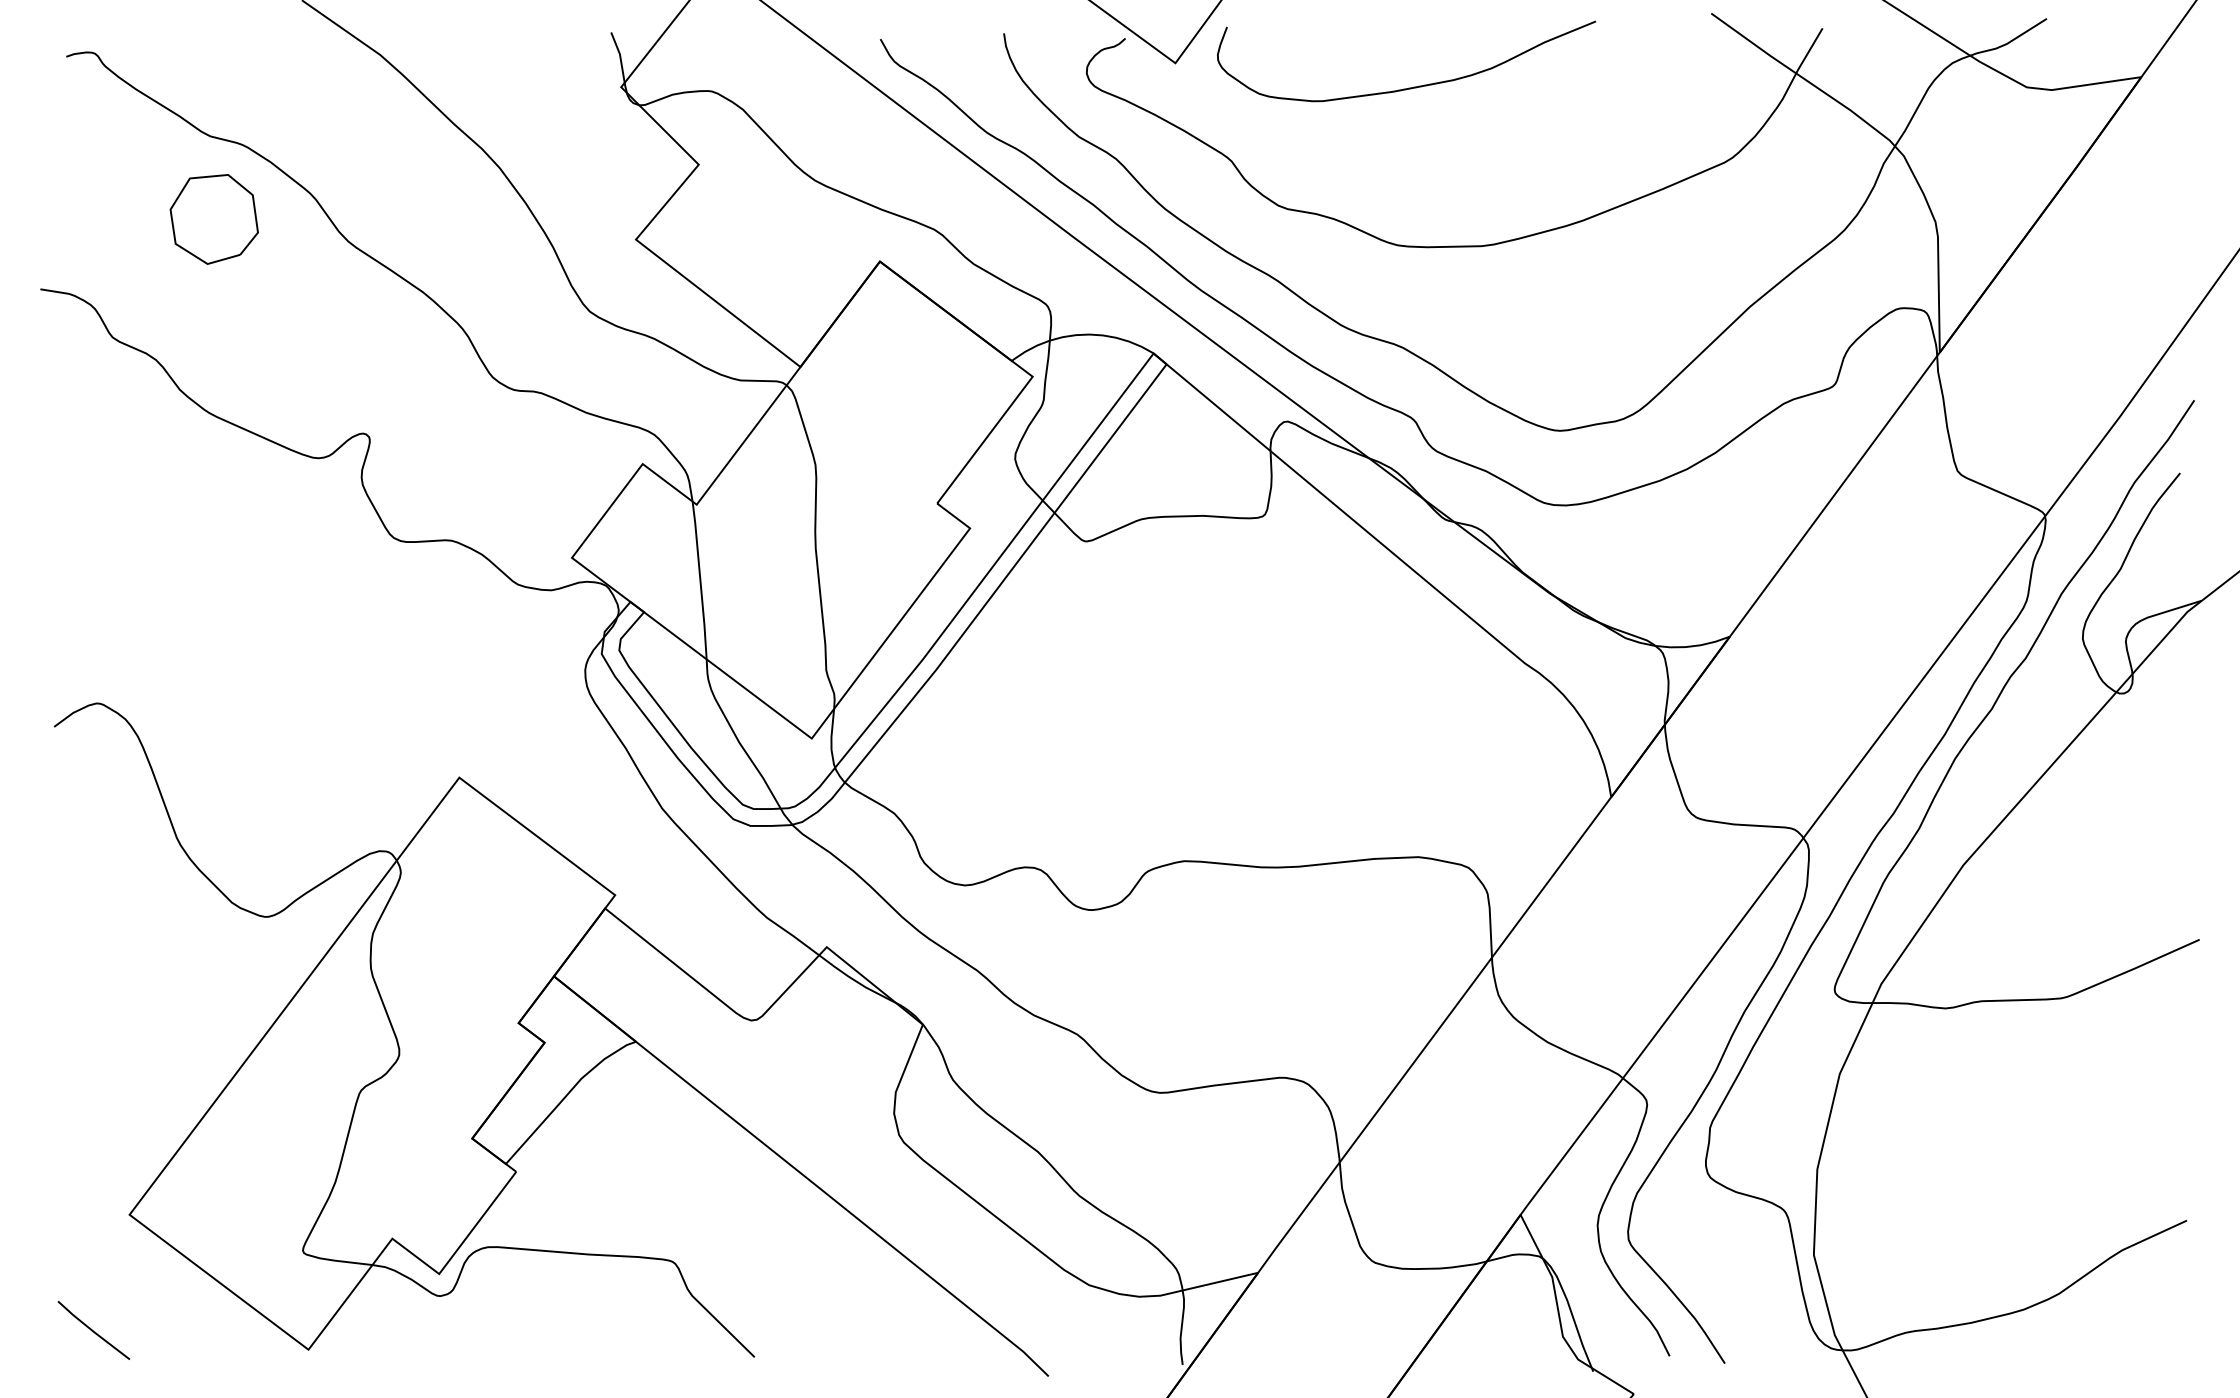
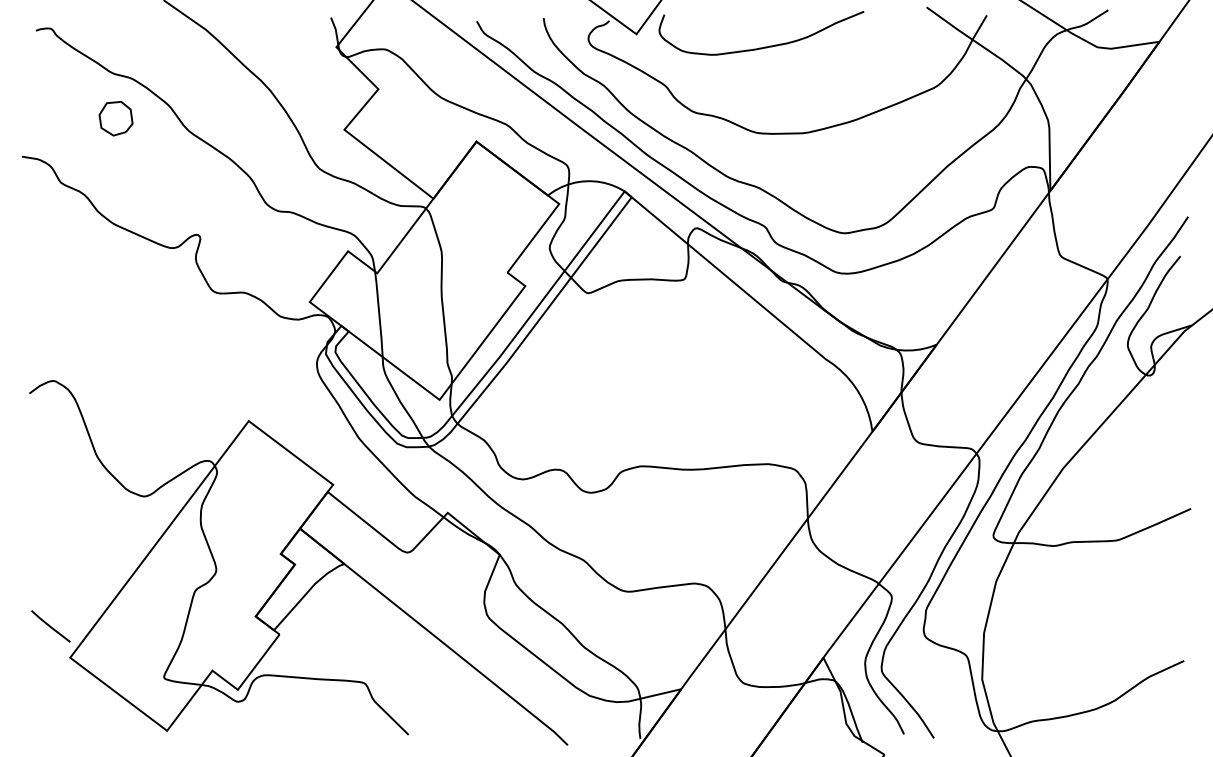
part: (213, 218) -> (115, 118), size x0.7
line: (93, 1330) -> (50, 626), moved

